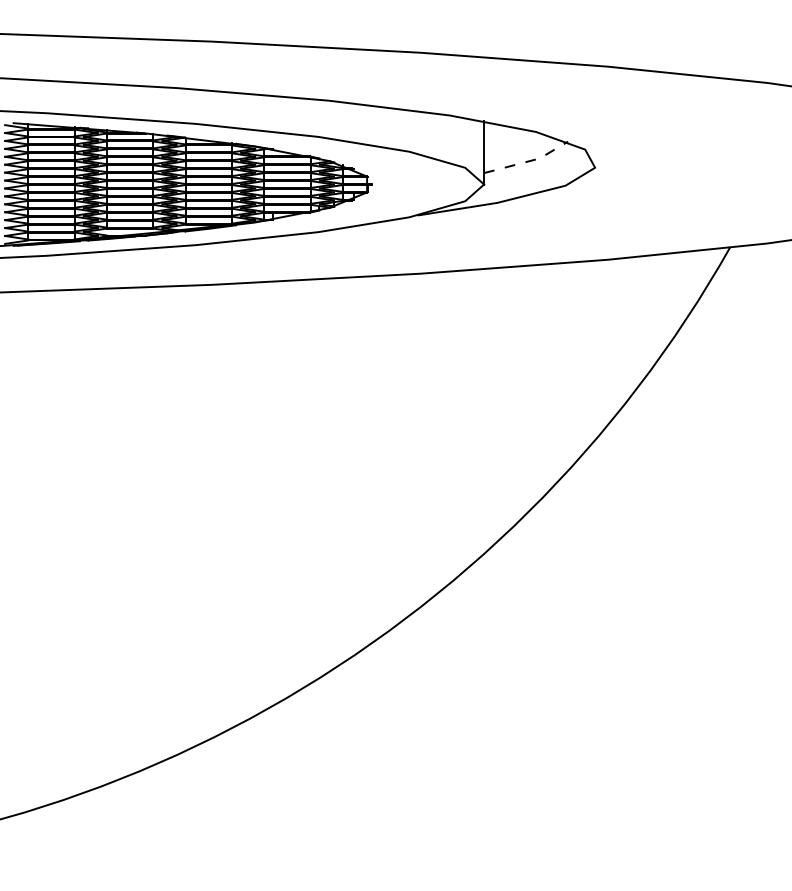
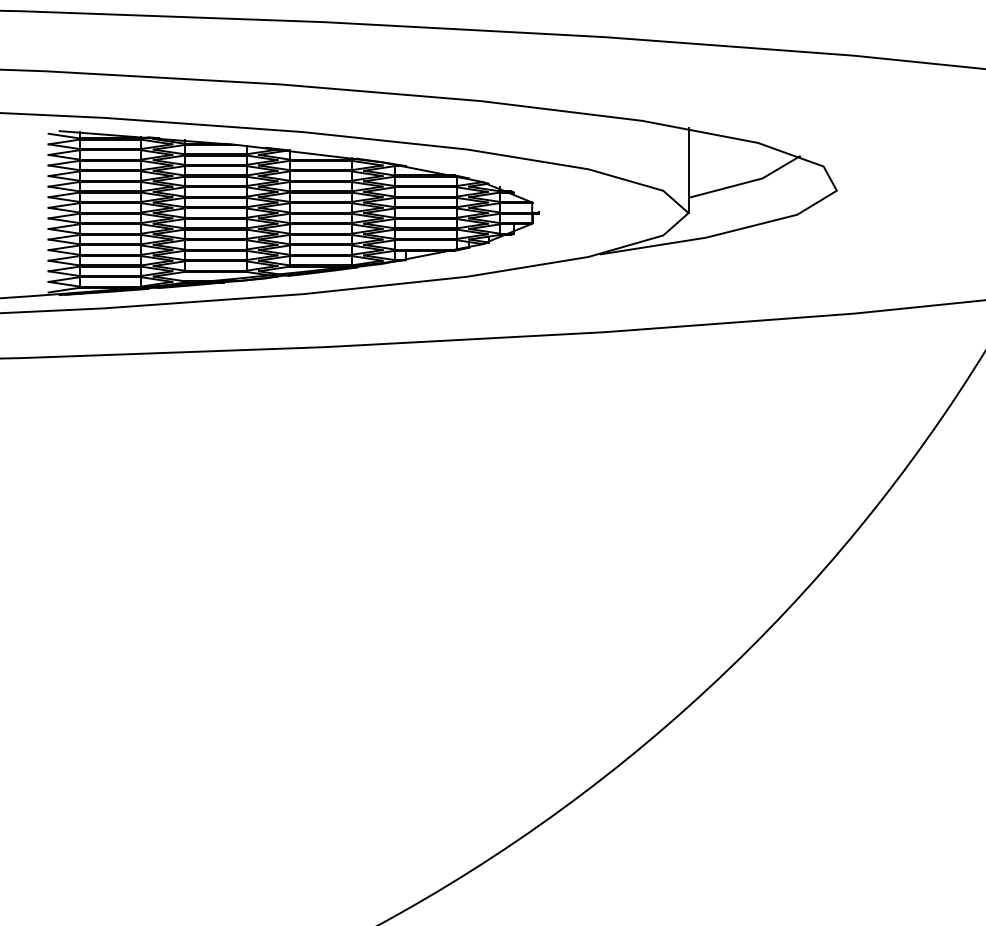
line: (529, 161) -> (749, 182), dashed -> solid

